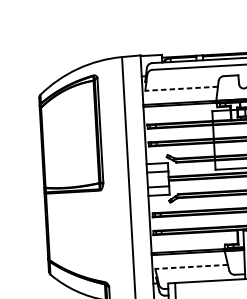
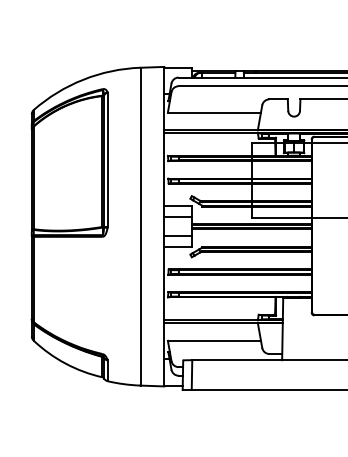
line: (181, 88) -> (214, 112), dashed -> solid
line: (191, 266) -> (214, 340), dashed -> solid

